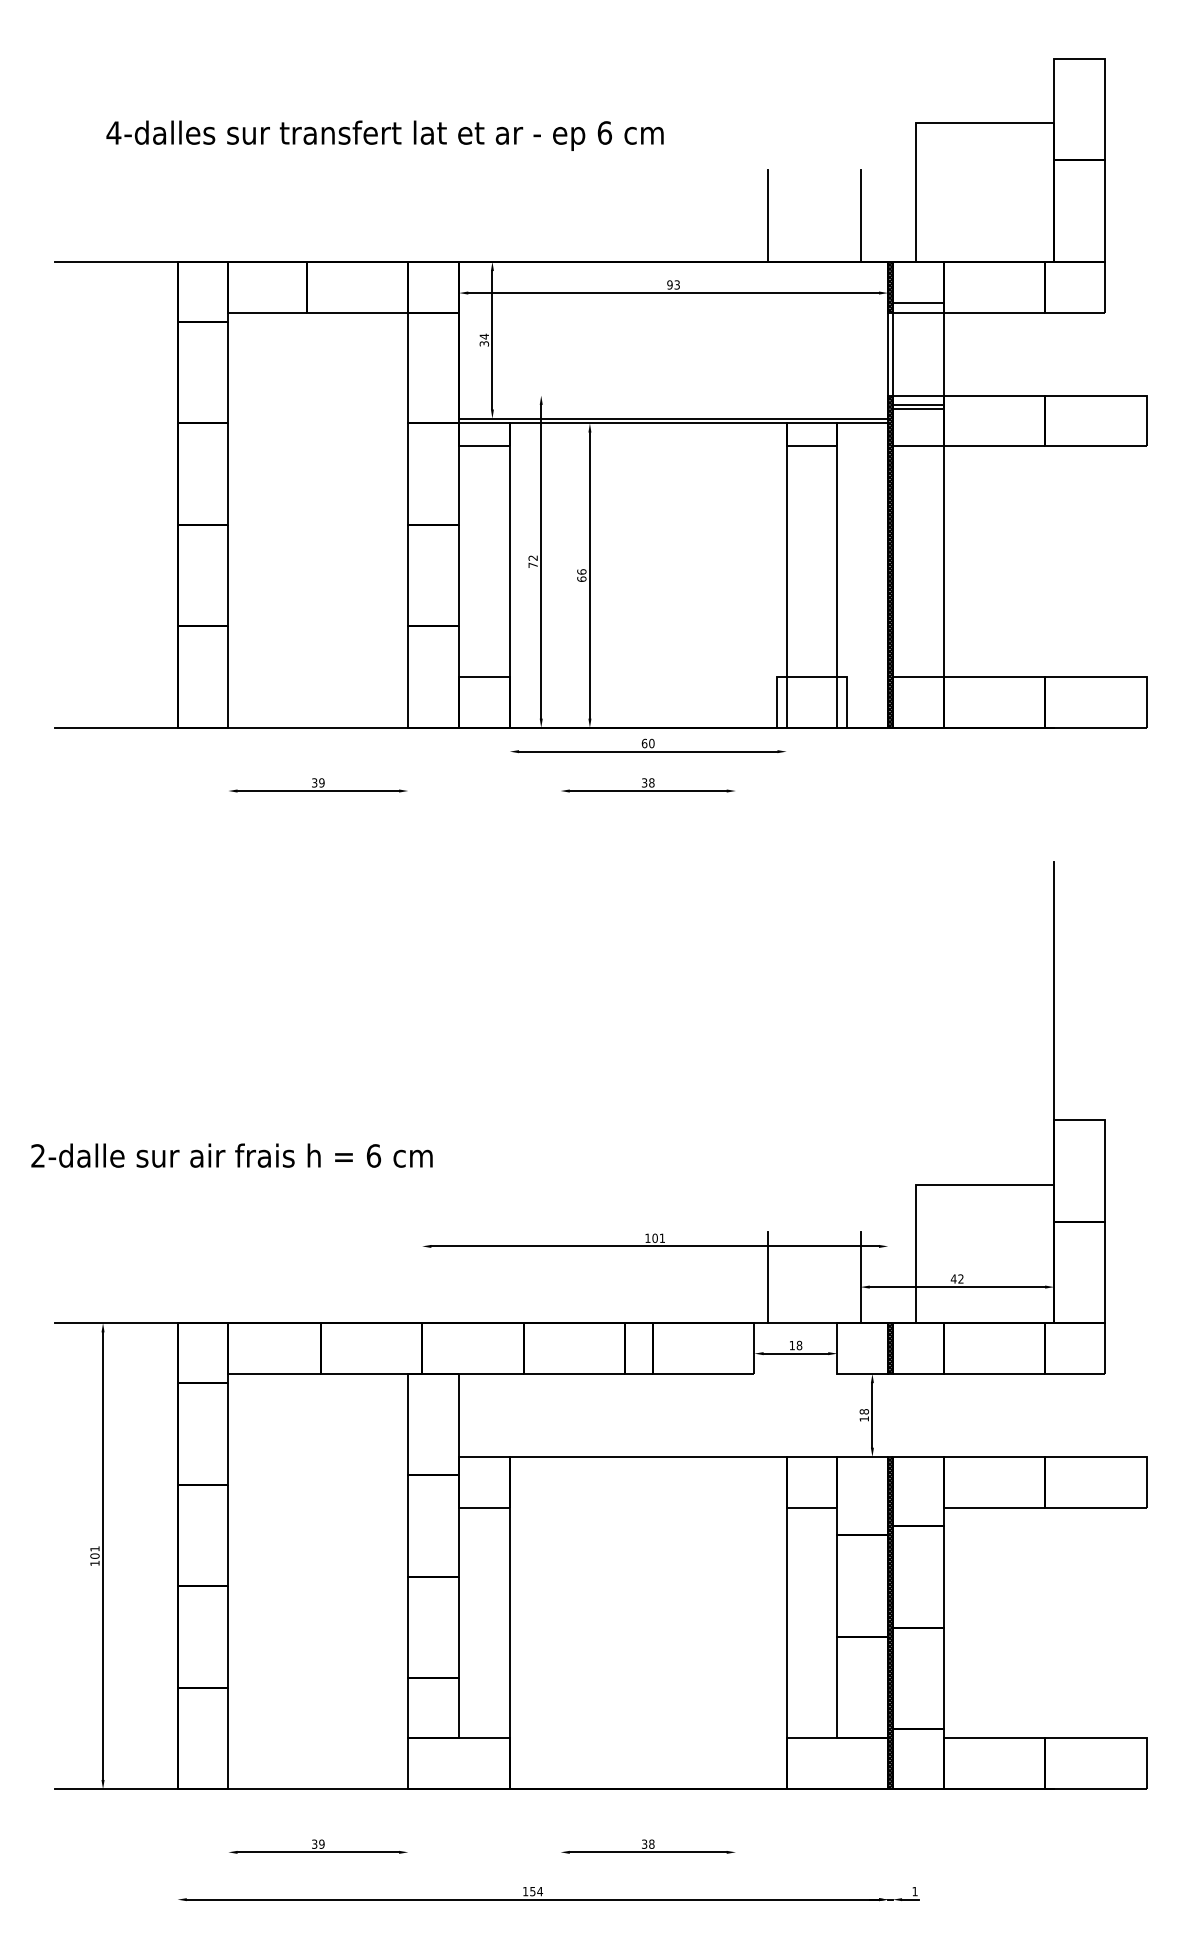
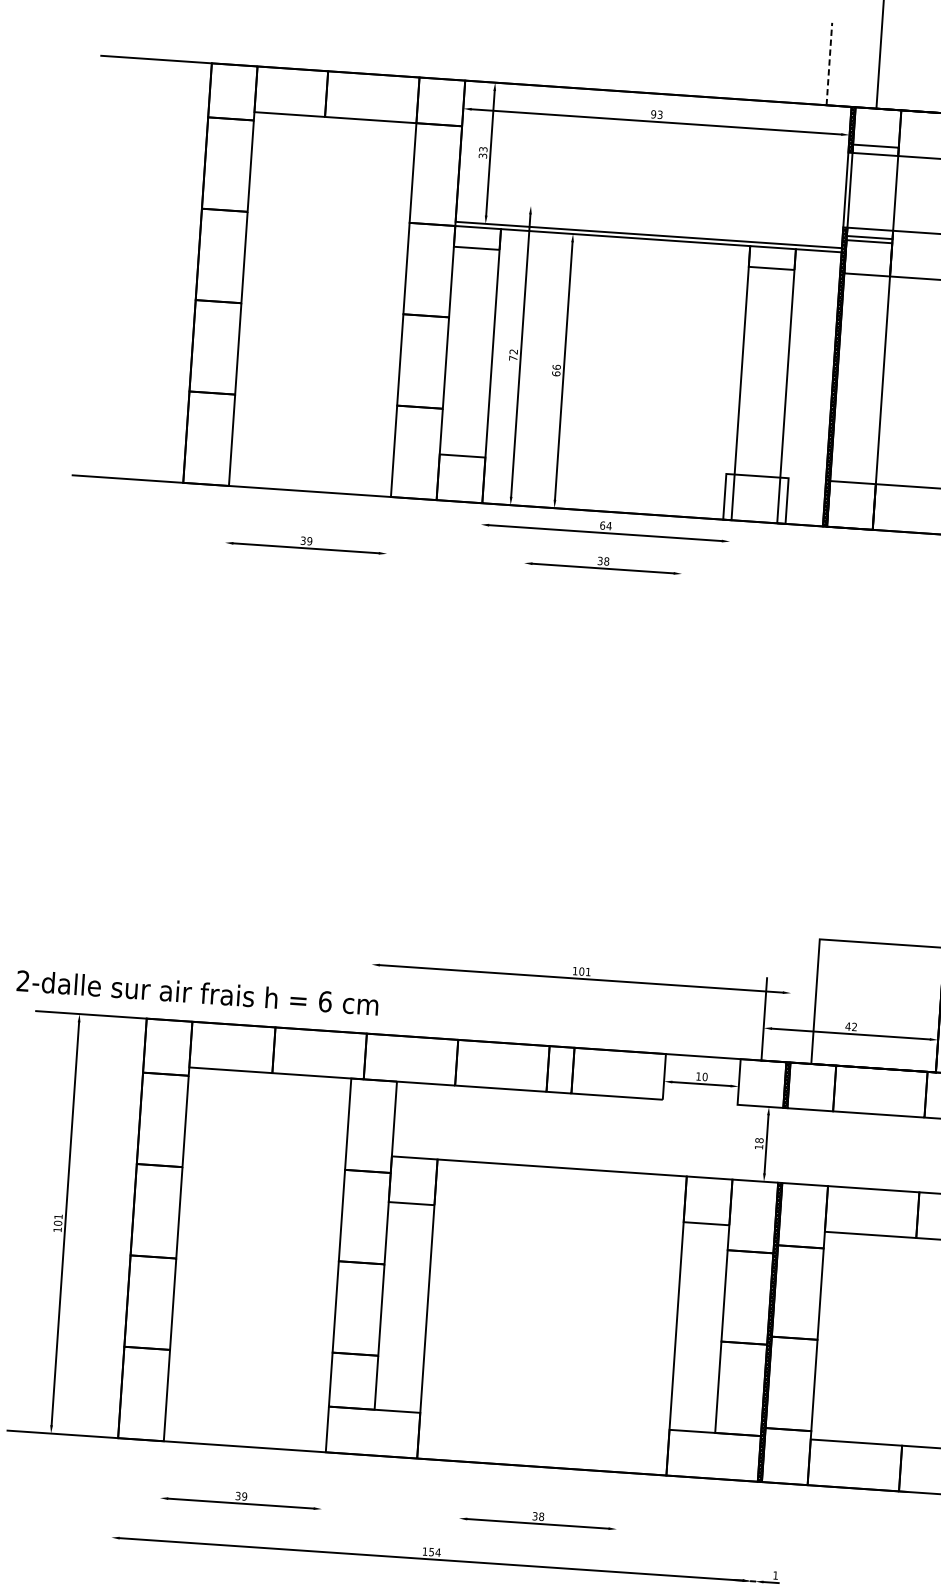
line: (768, 215) -> (746, 57), removed
line: (860, 216) -> (829, 64), solid -> dashed
text: (484, 336) -> (483, 149), 34 -> 33
text: (651, 743) -> (608, 525), 60 -> 64
text: (231, 1155) -> (197, 992), moved
line: (768, 1277) -> (681, 1013), removed
text: (799, 1345) -> (705, 1076), 18 -> 10

